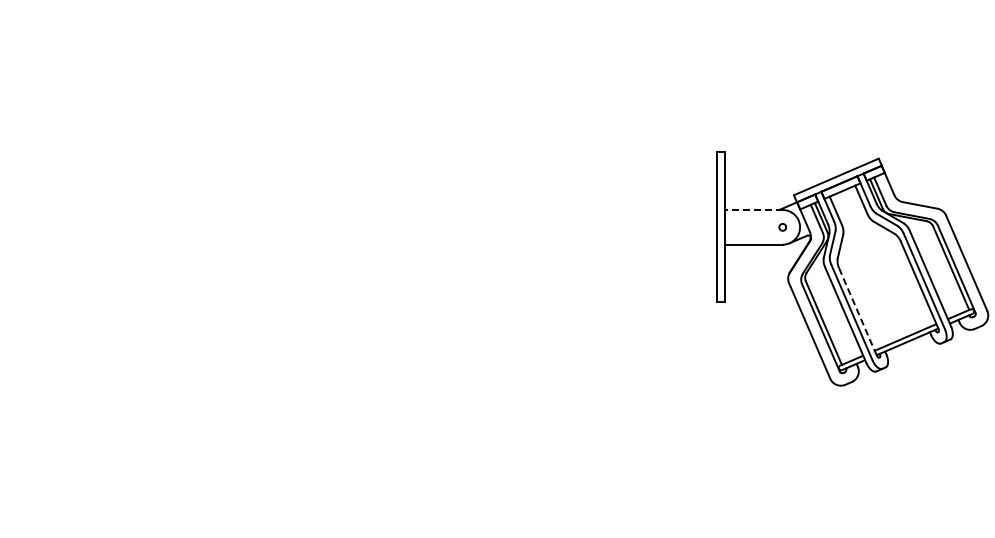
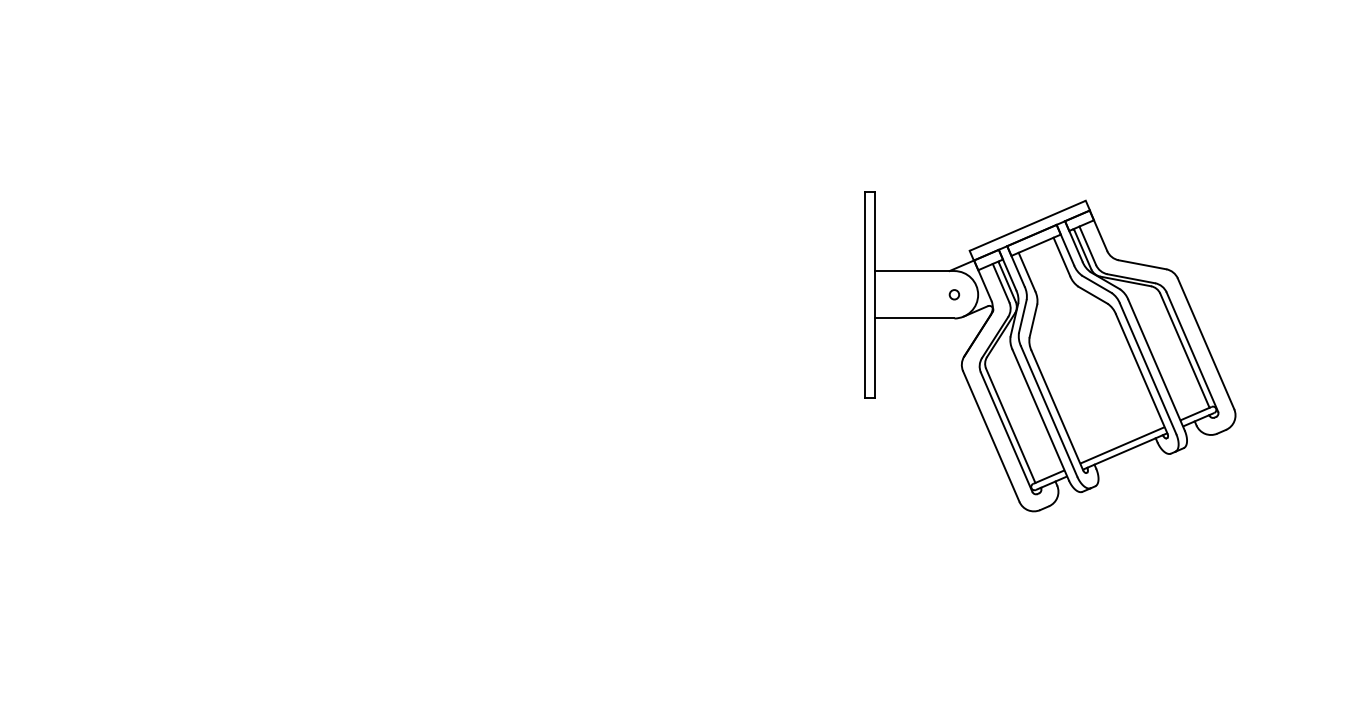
line: (753, 210) -> (914, 271), dashed -> solid
line: (858, 312) -> (1058, 411), dashed -> solid

